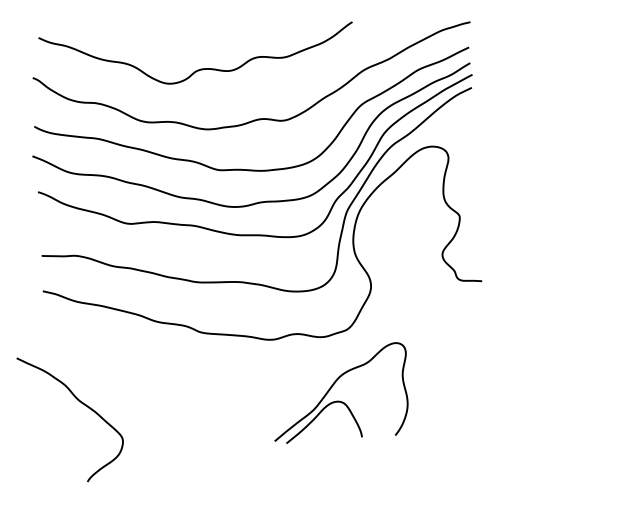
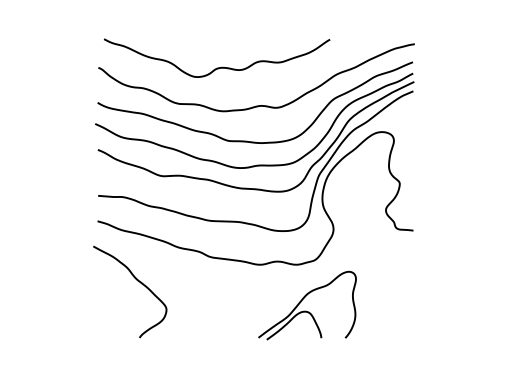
curve: (80, 403) -> (137, 281), moved

